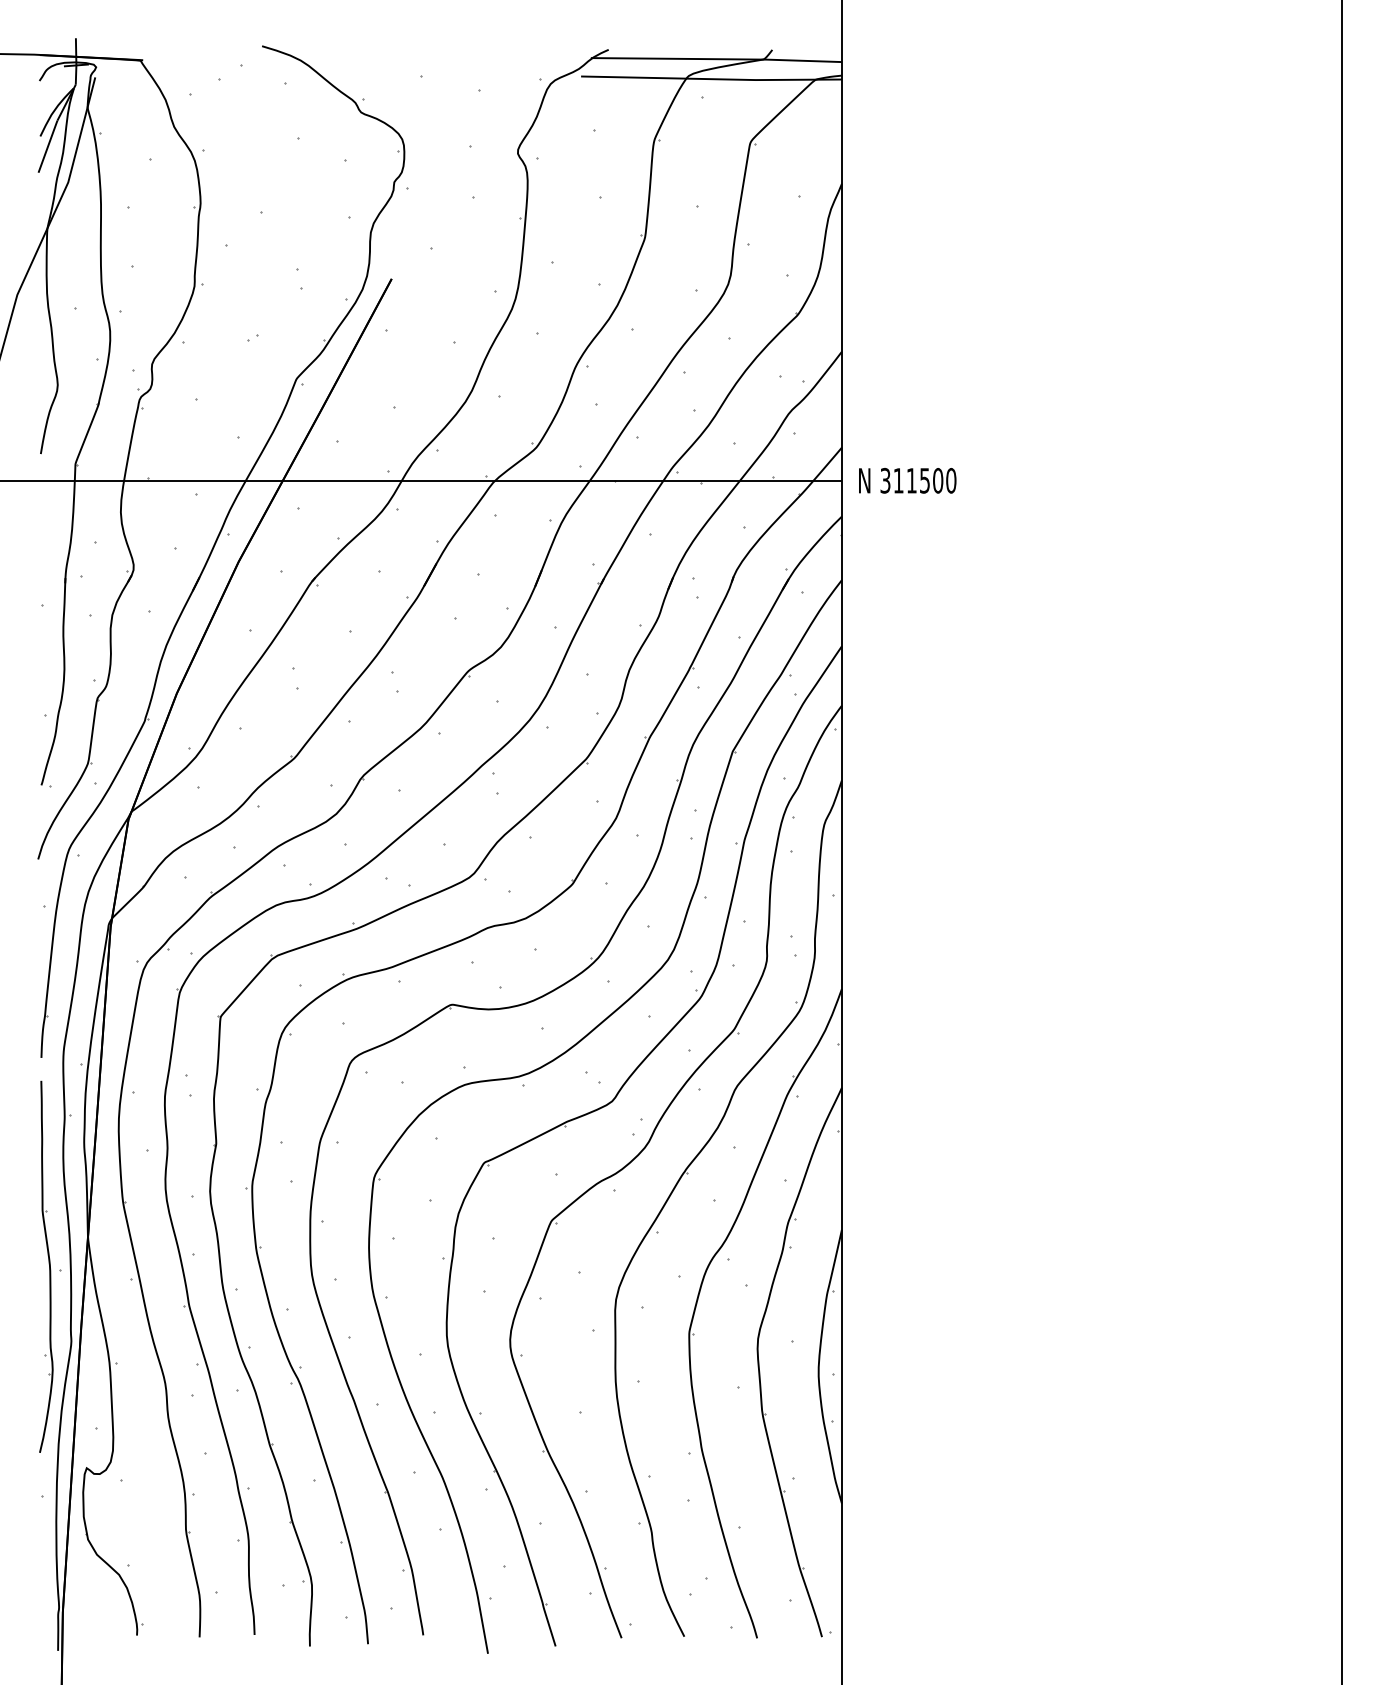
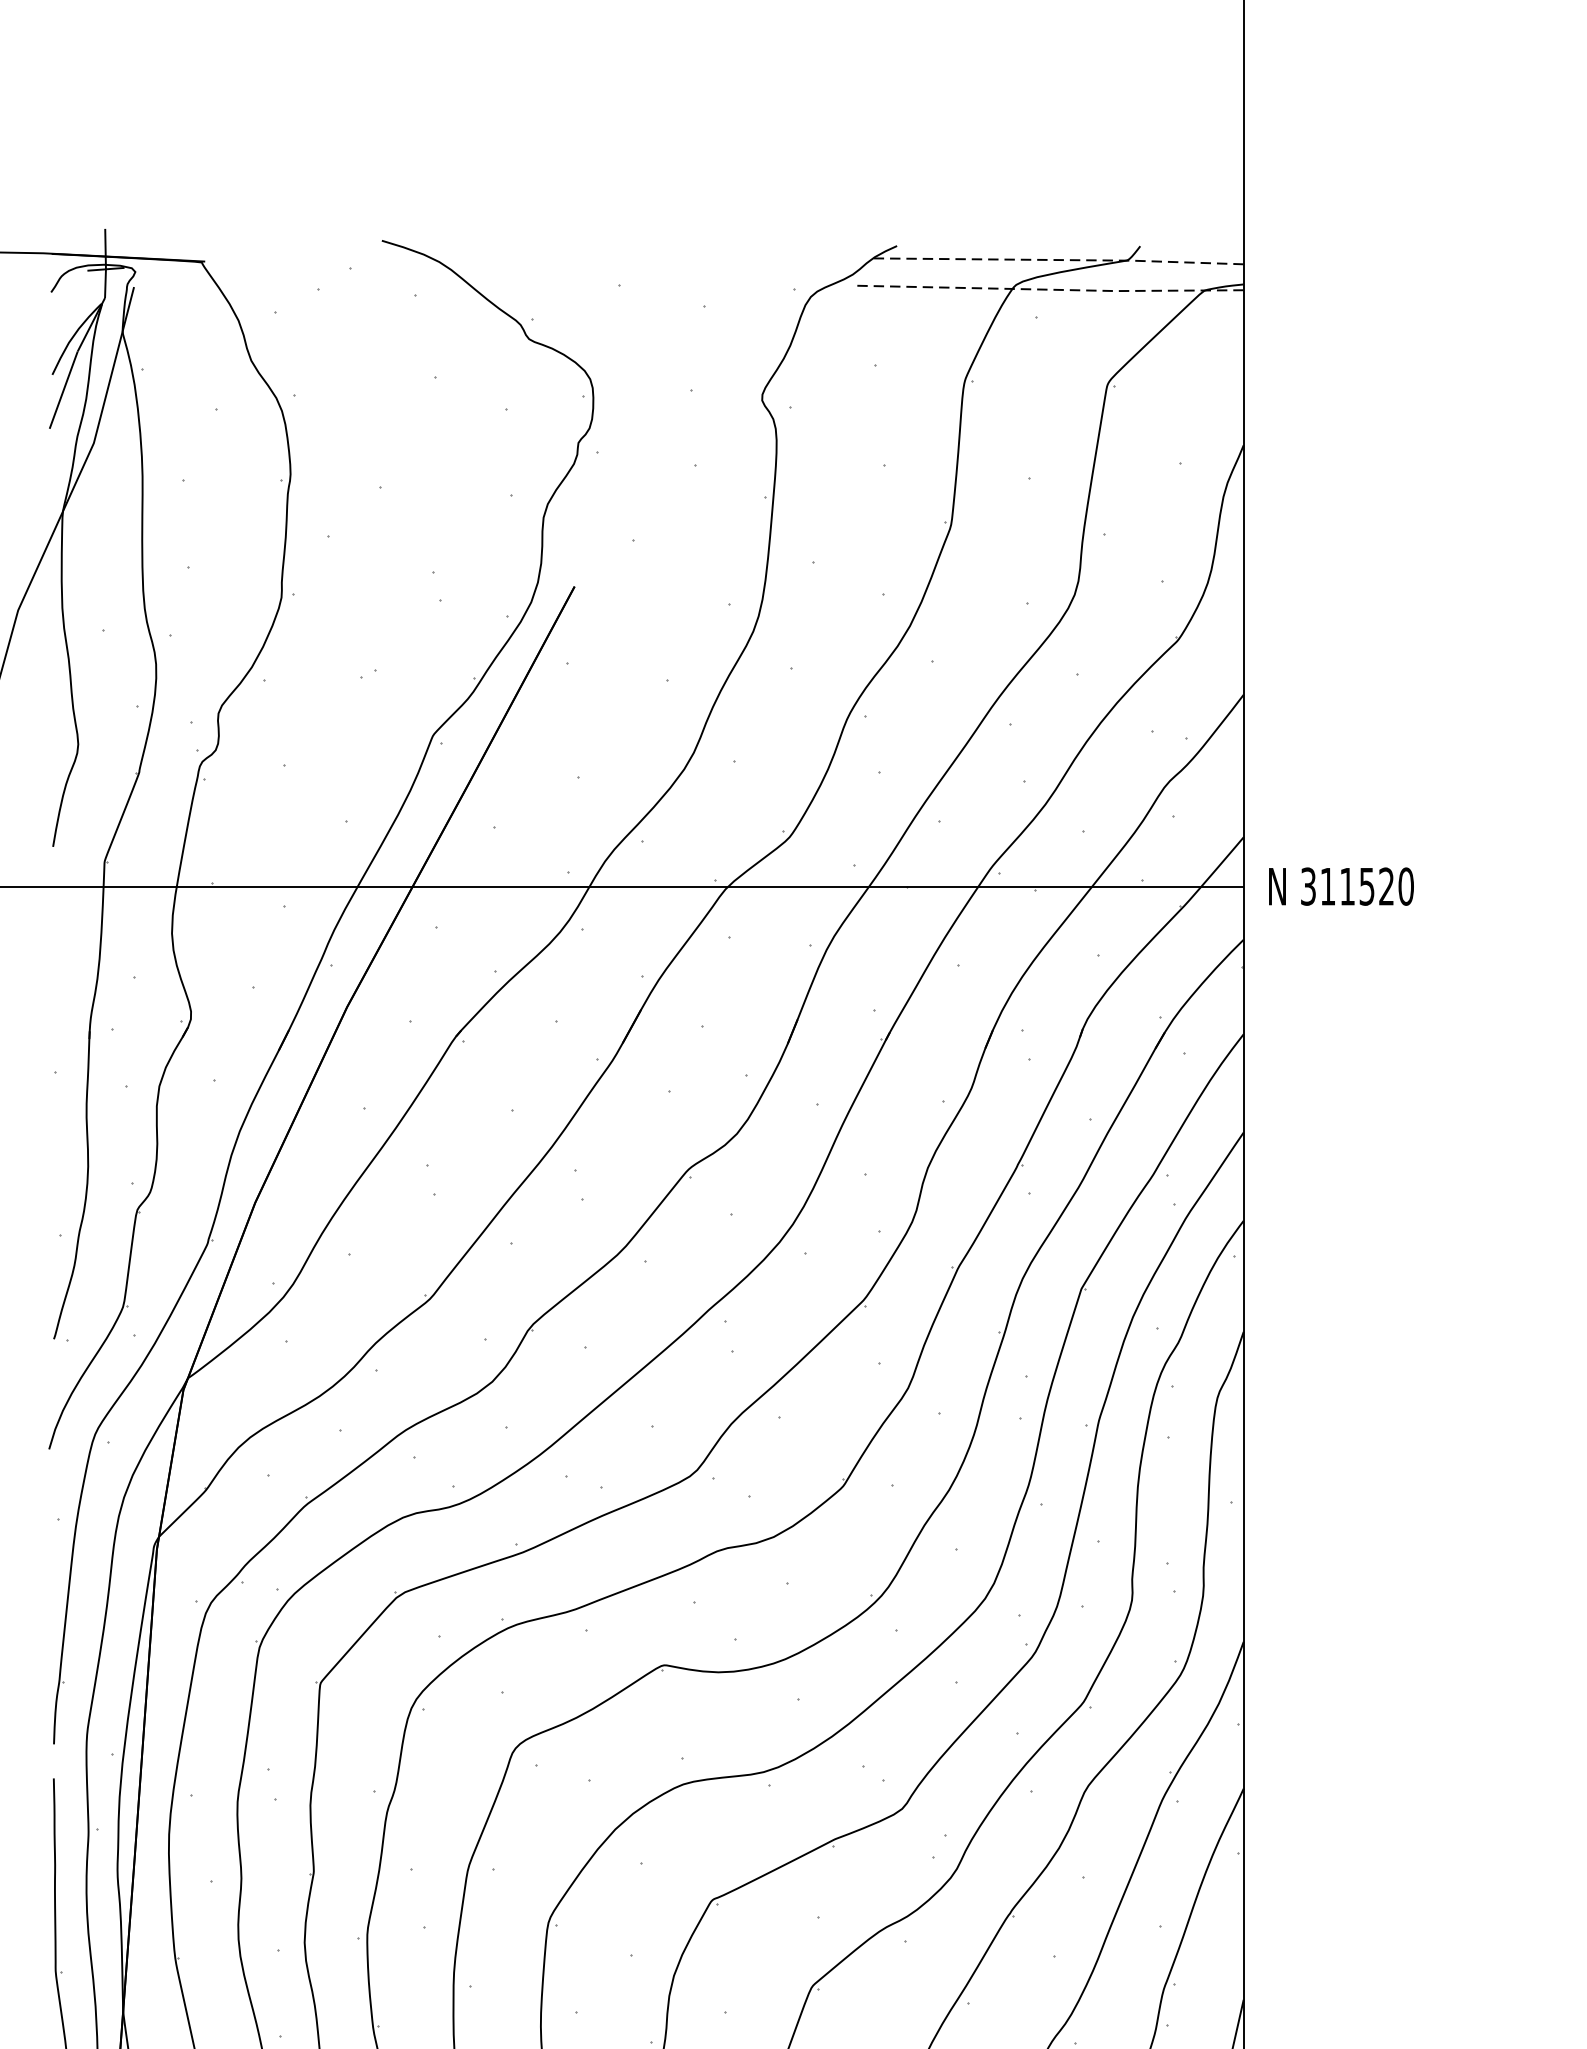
line: (716, 59) -> (1057, 260), solid -> dashed
line: (711, 79) -> (1049, 290), solid -> dashed
text: (938, 480) -> (1387, 886), 311500 -> 311520

